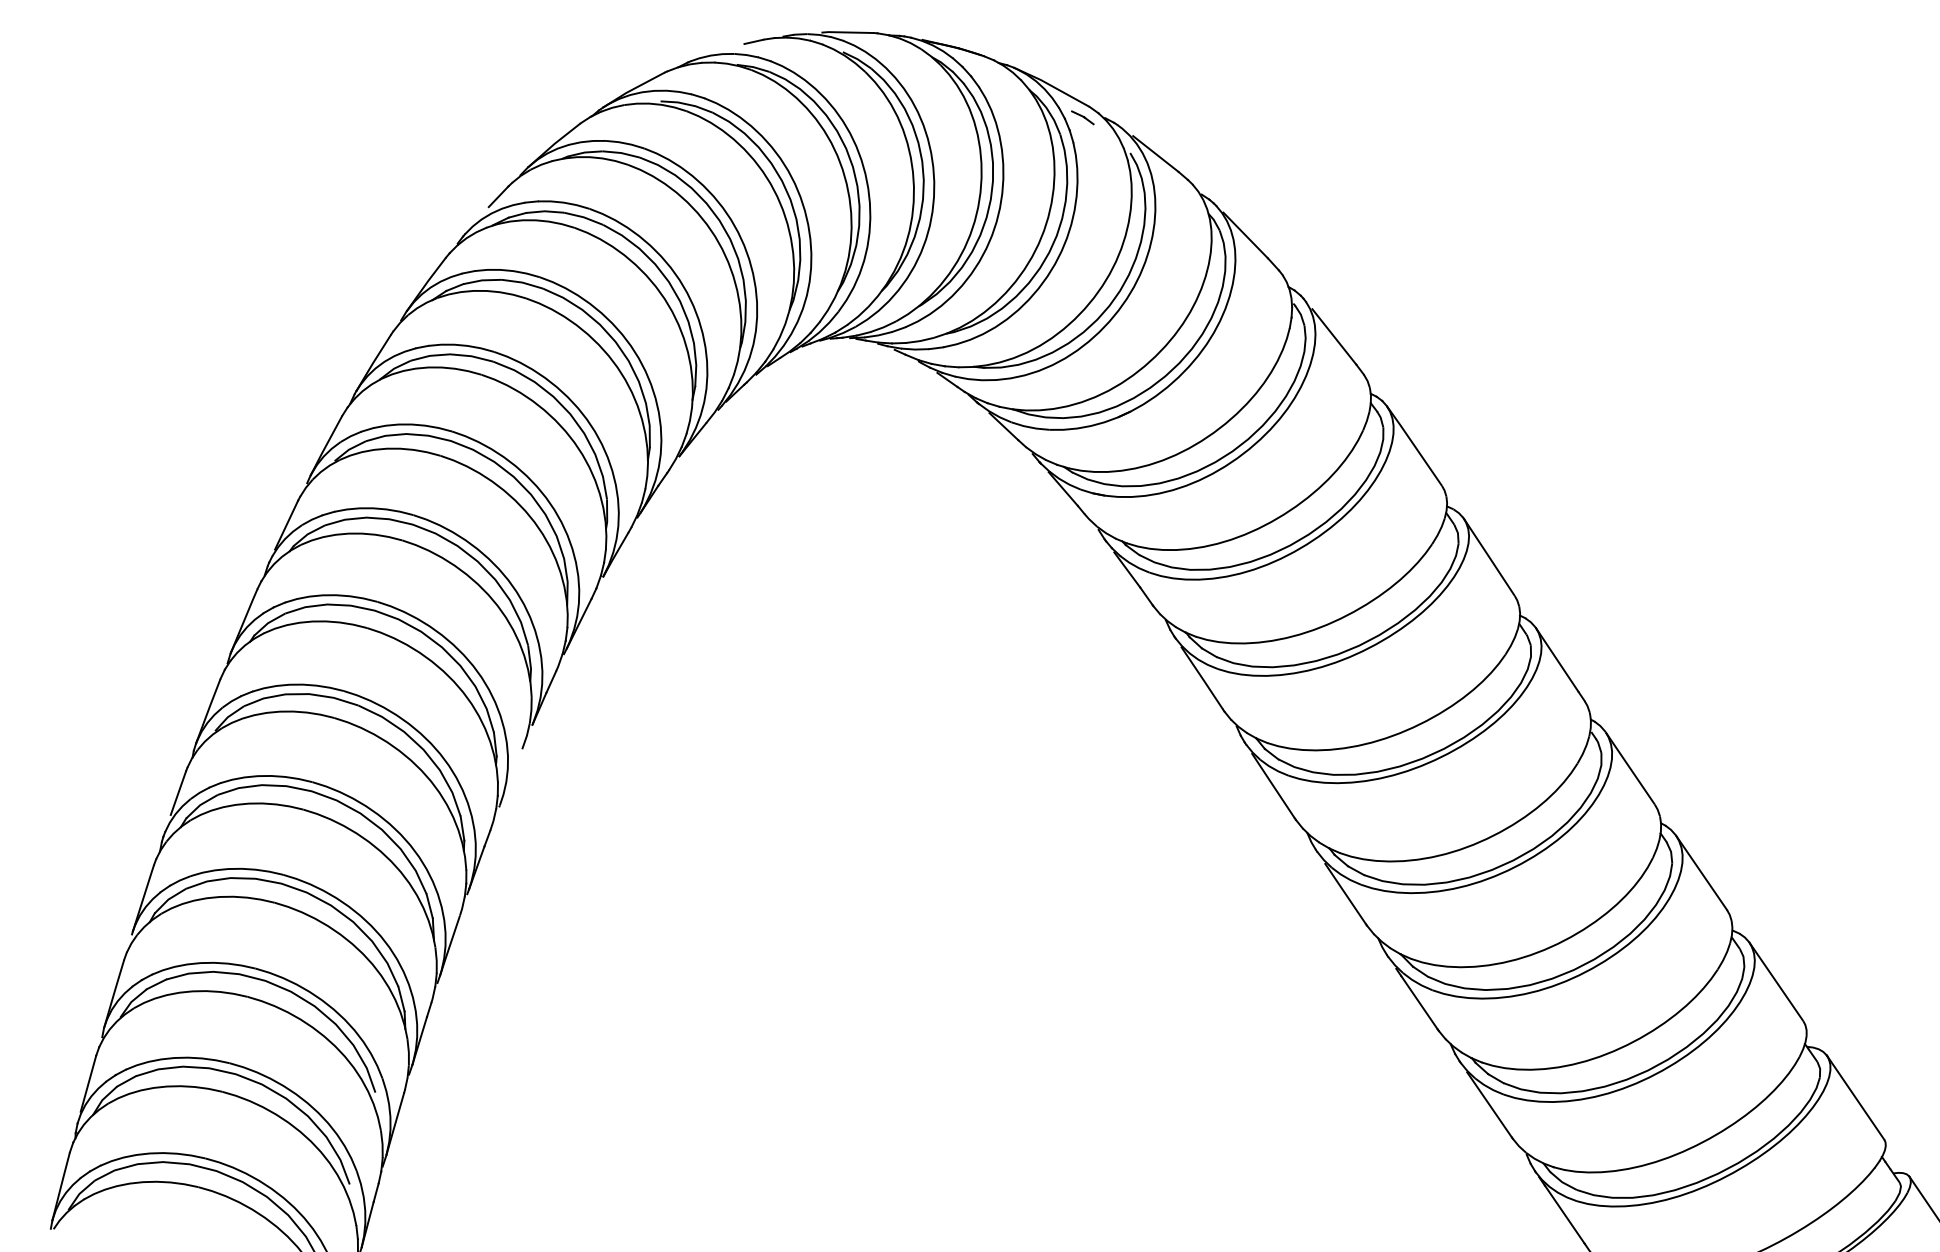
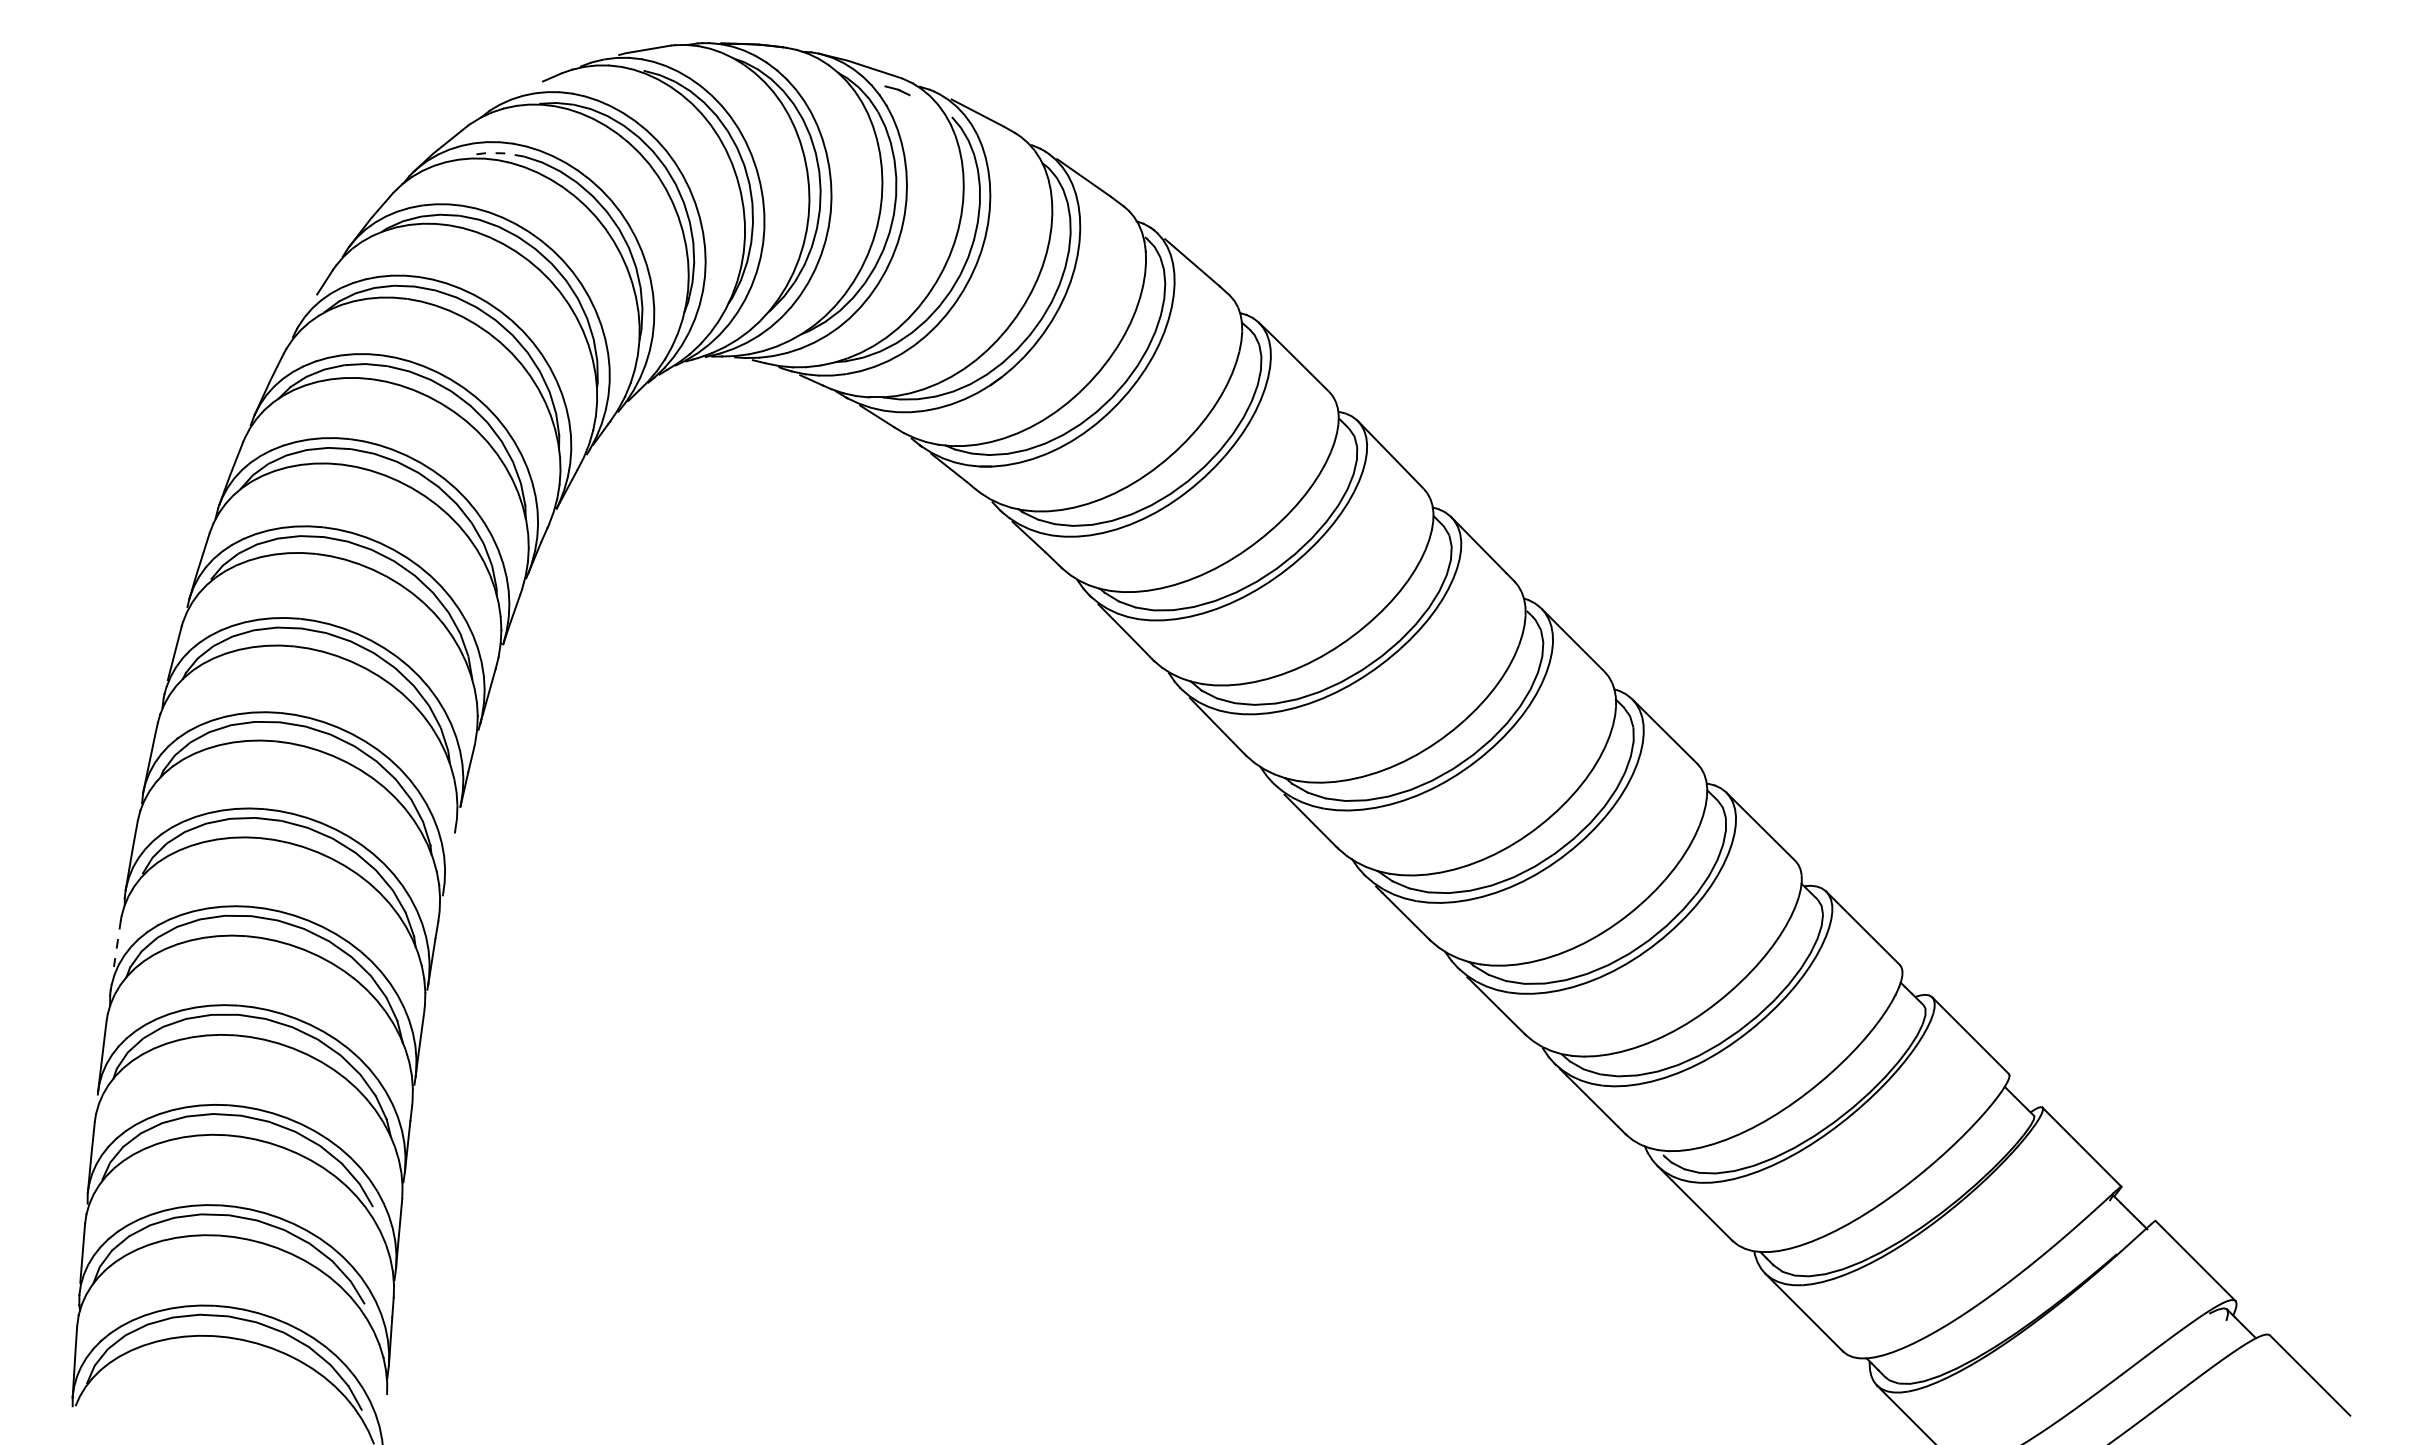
line: (687, 104) -> (497, 153), solid -> dashed
line: (178, 793) -> (117, 943), solid -> dashed

